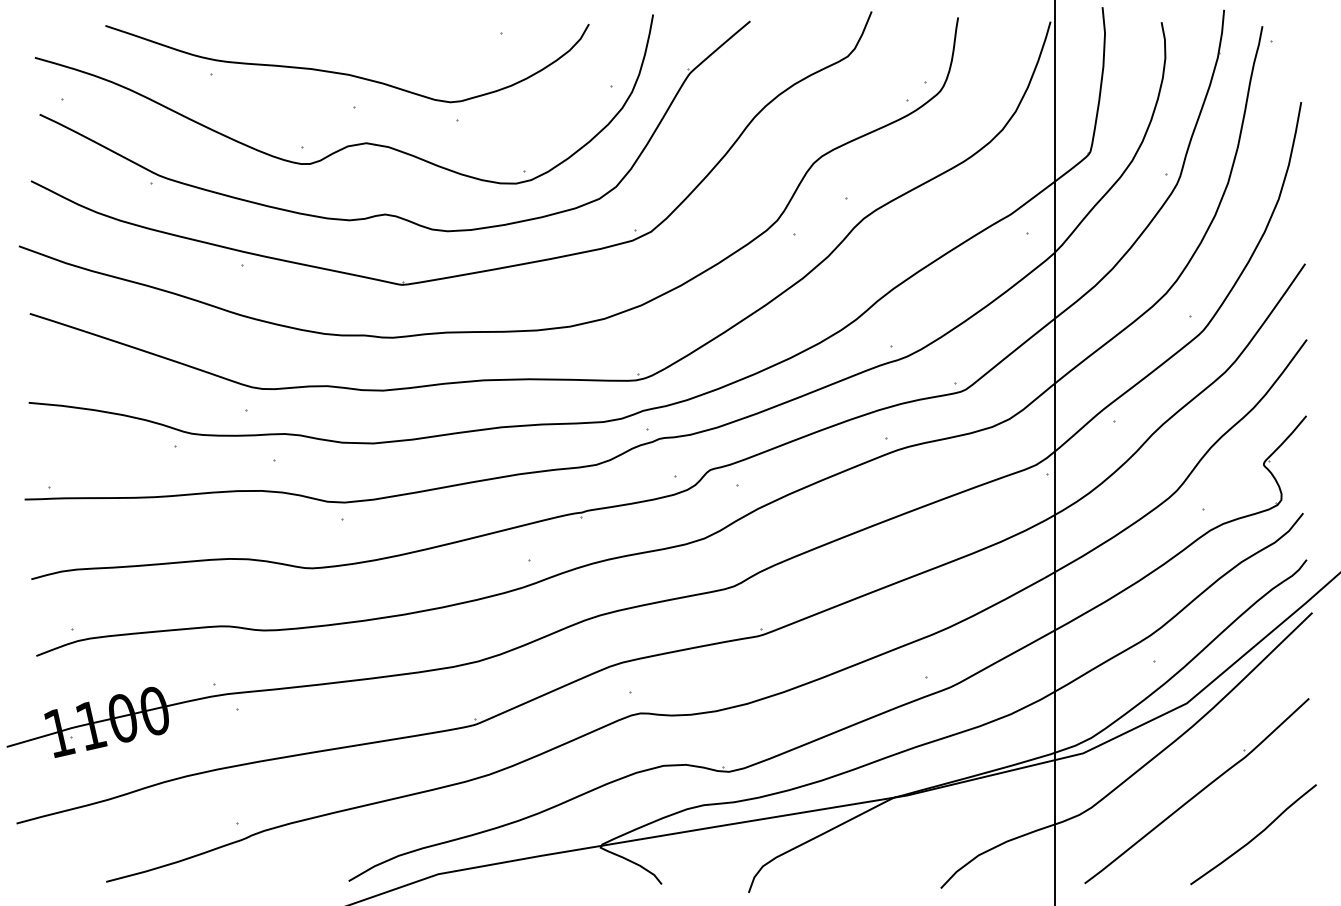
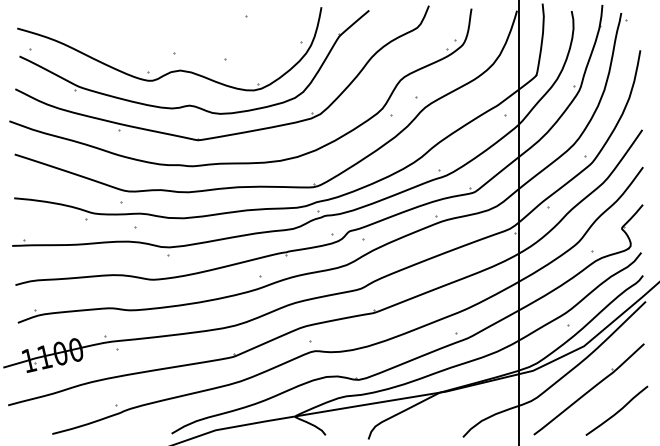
part: (346, 63) -> (170, 31), removed

